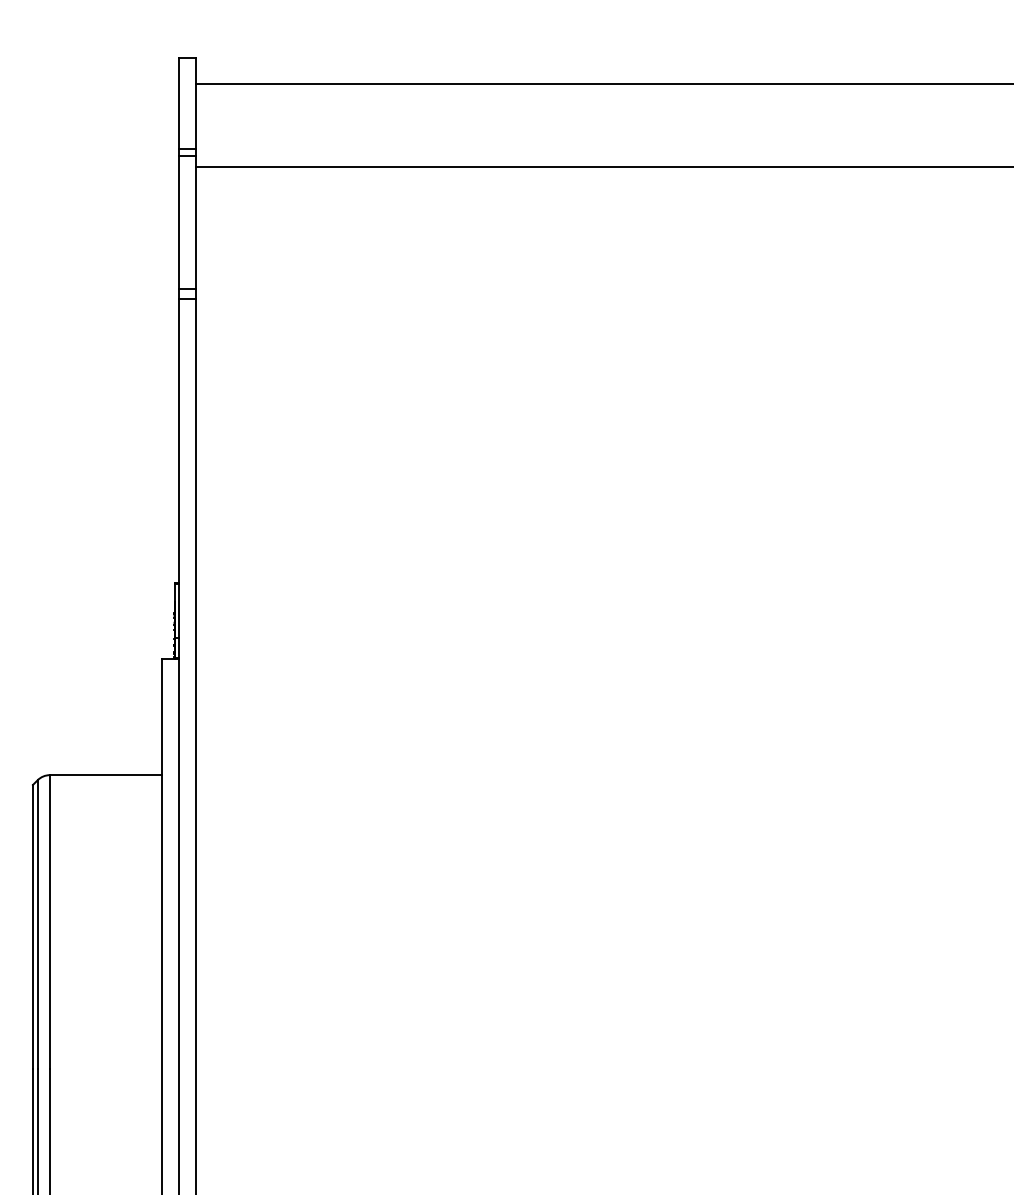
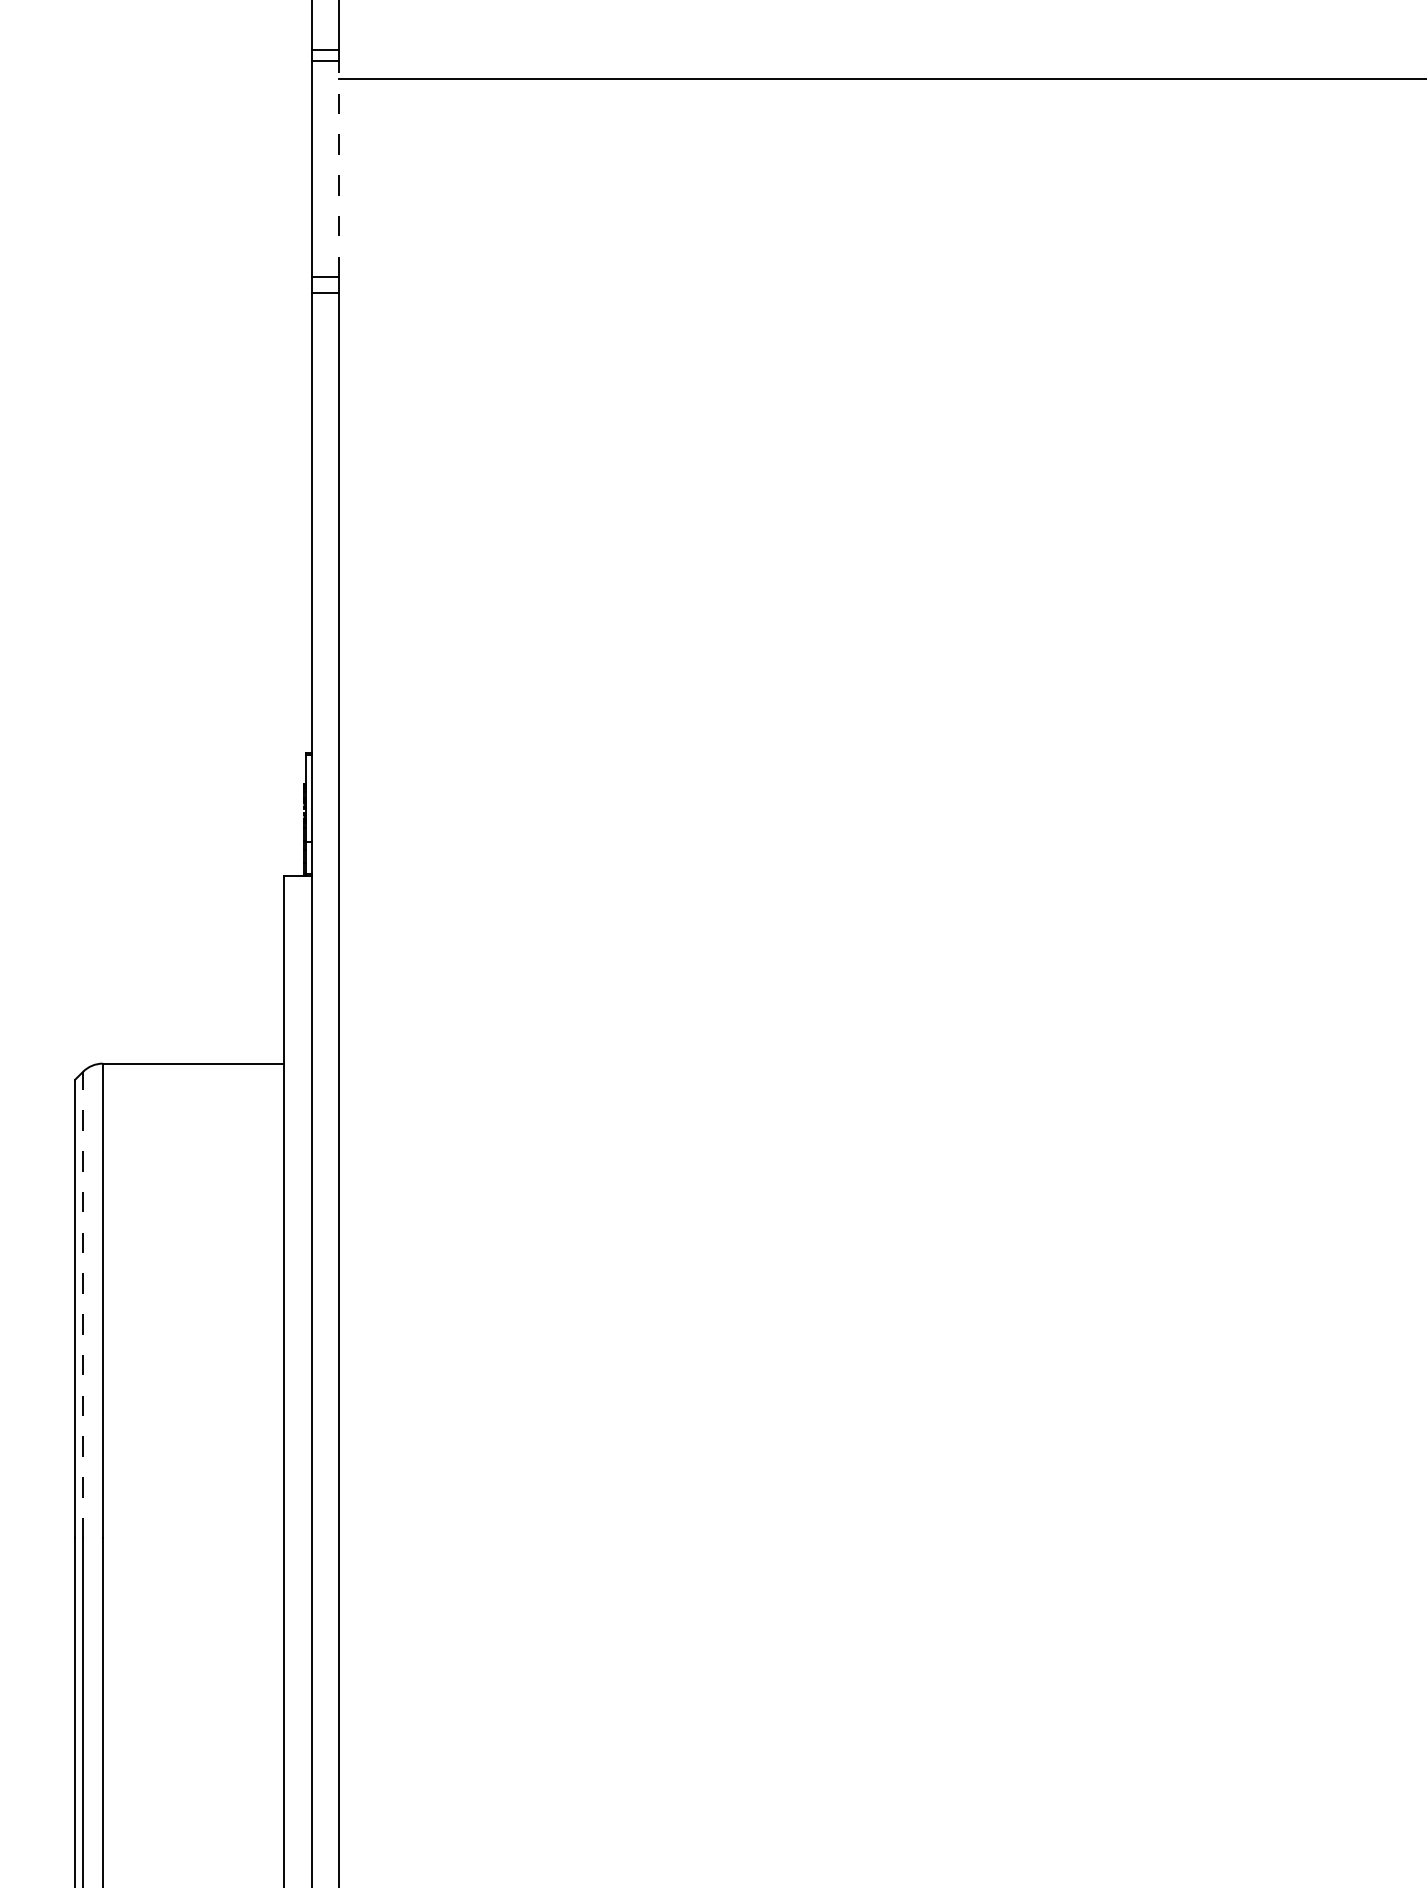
line: (195, 222) -> (338, 169), solid -> dashed
line: (37, 923) -> (82, 1303), solid -> dashed

